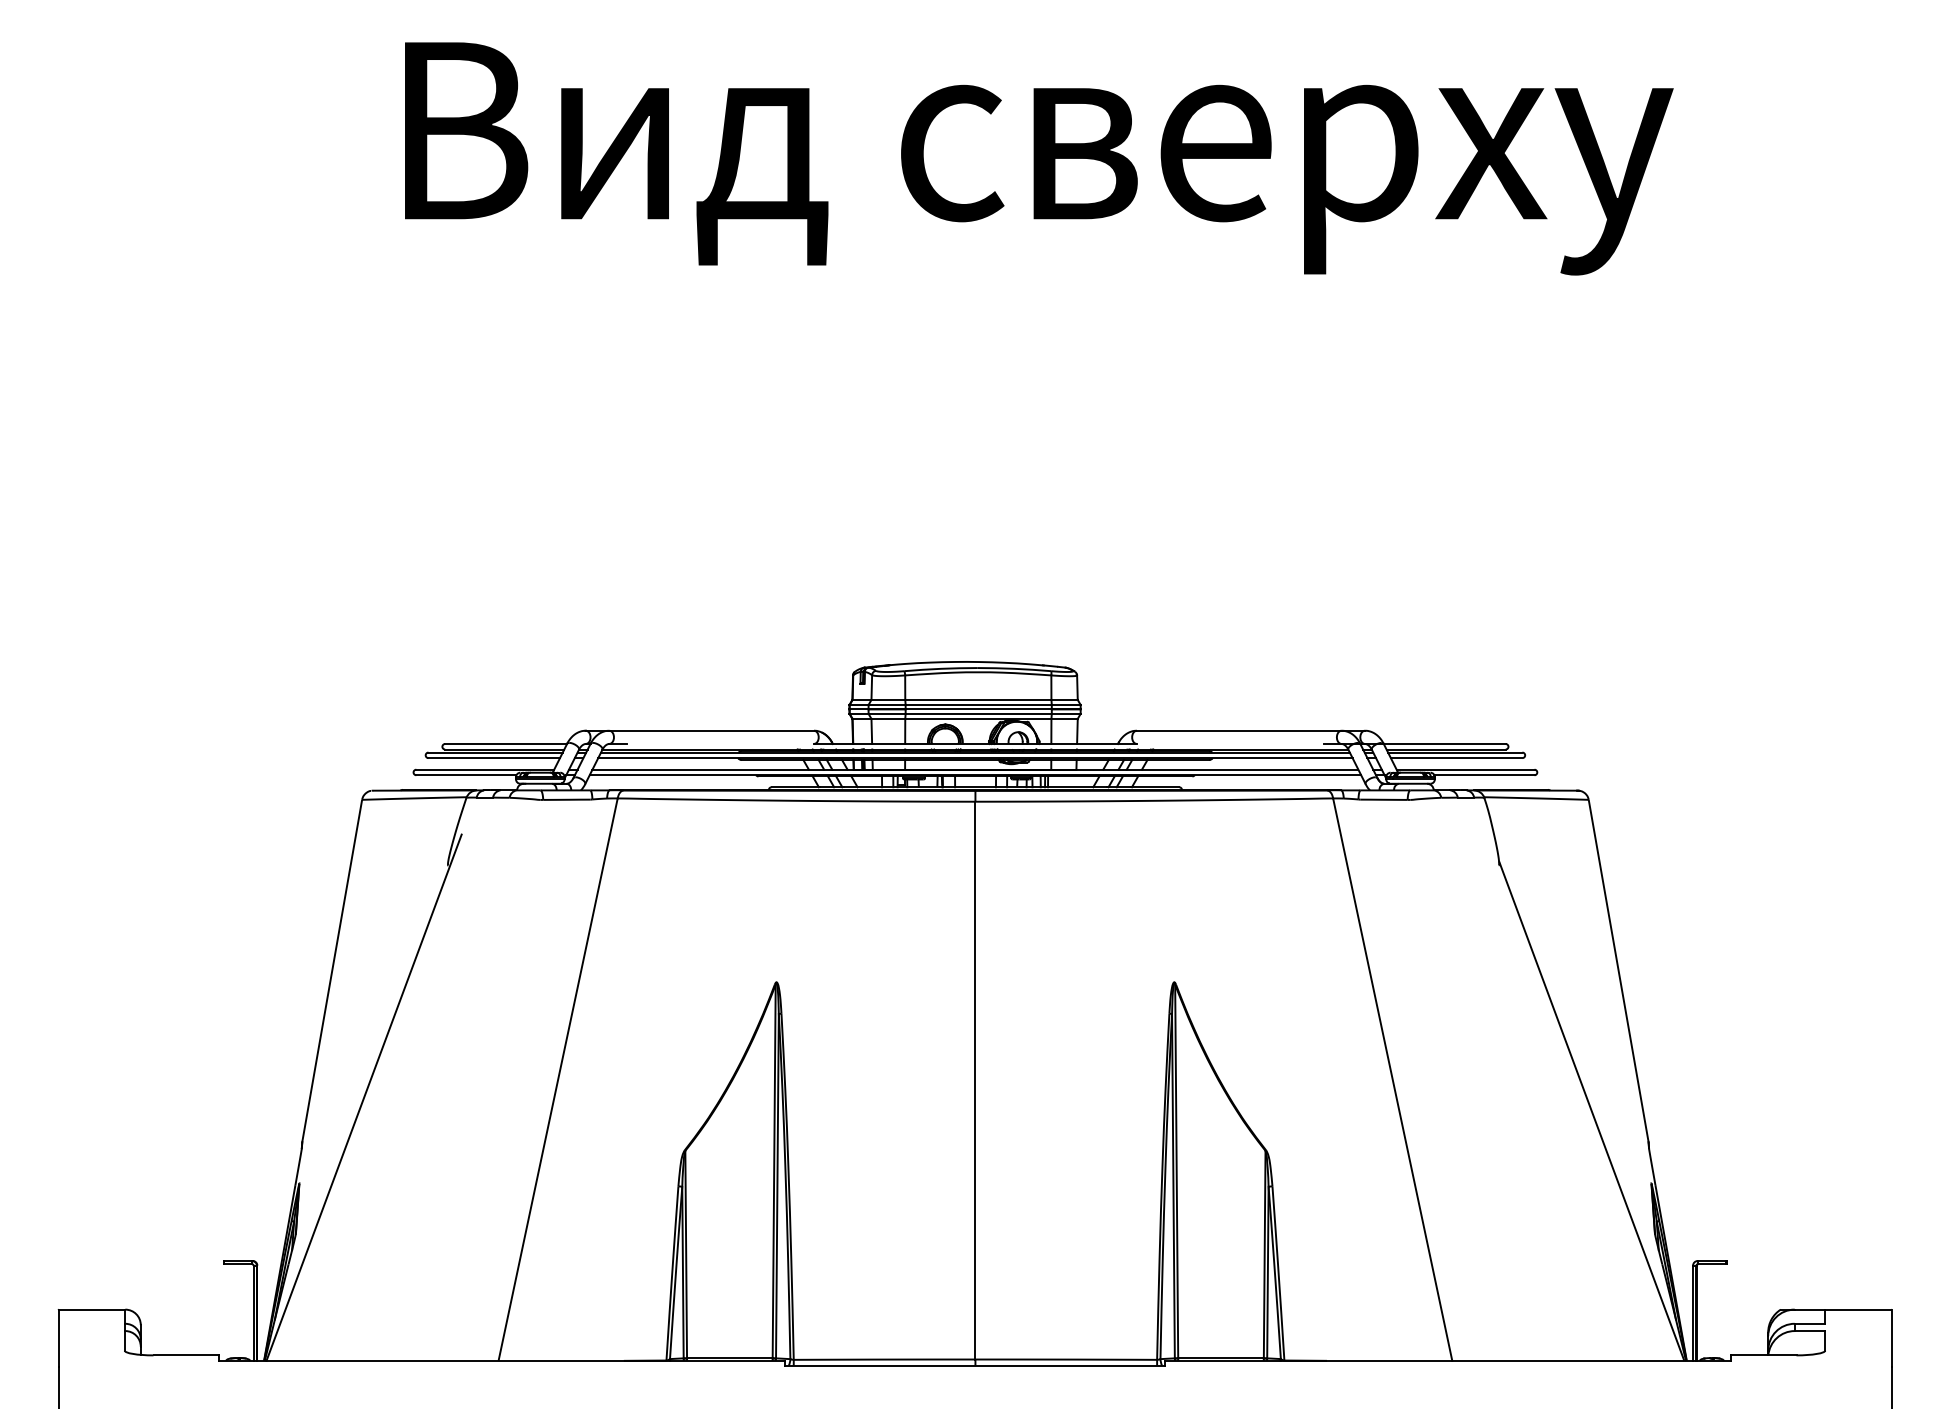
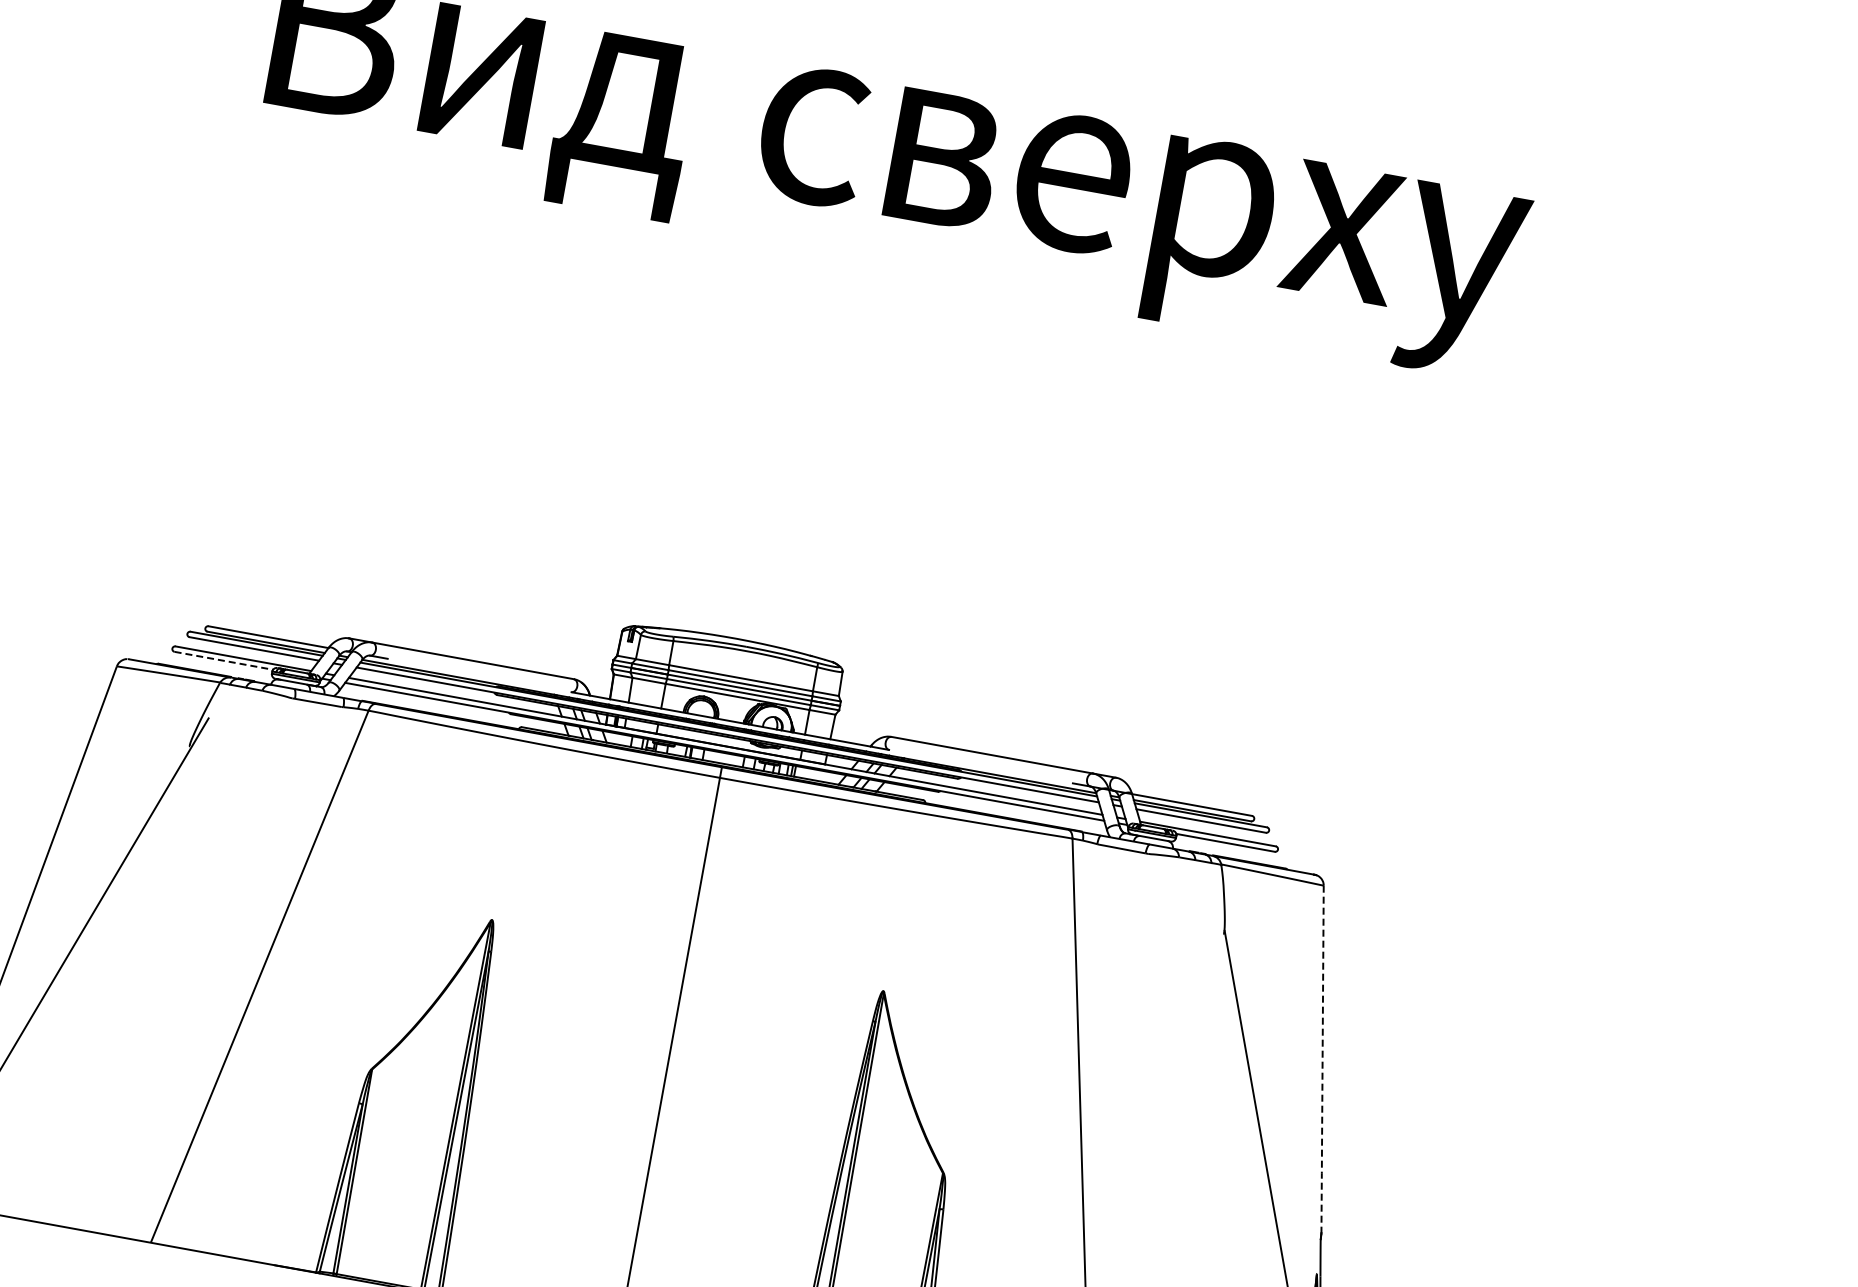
line: (466, 775) -> (223, 661), solid -> dashed
line: (1618, 971) -> (1322, 1059), solid -> dashed

